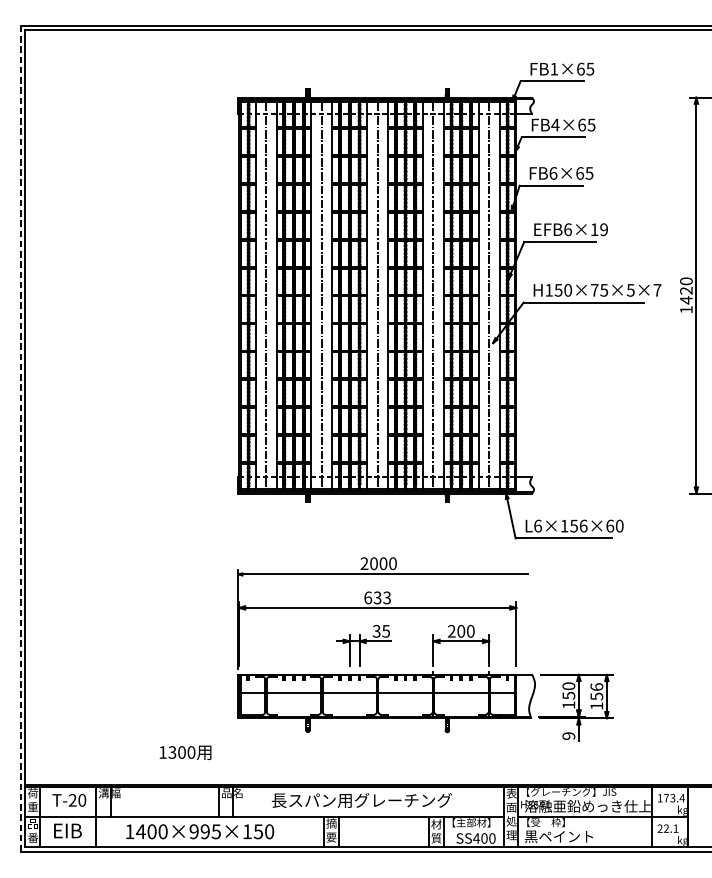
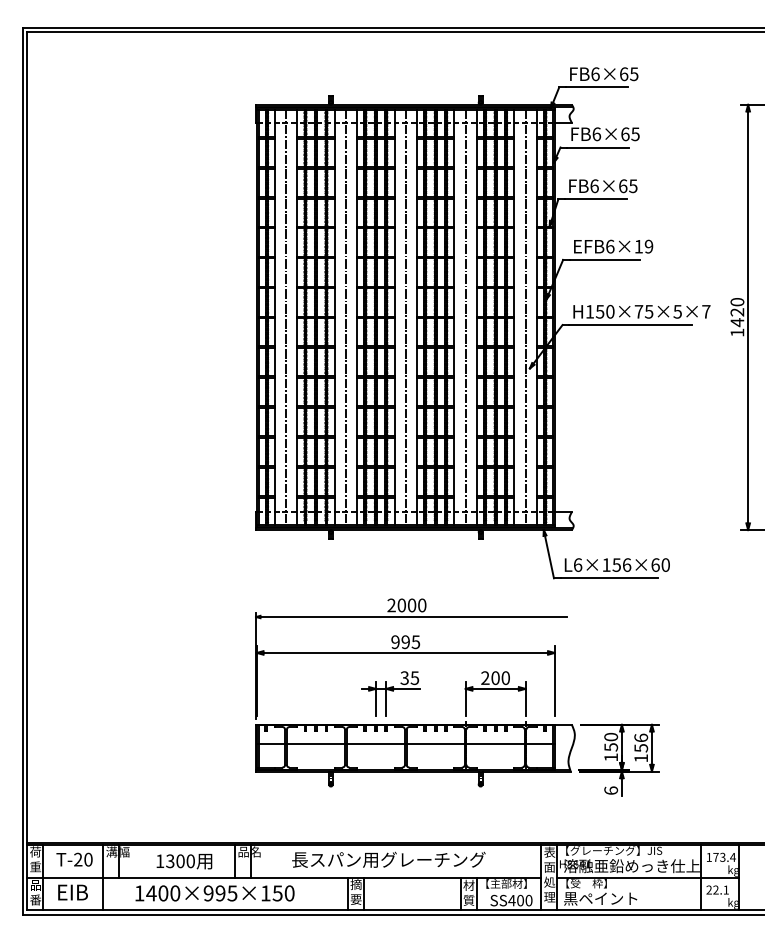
text: (554, 69) -> (595, 74), FB1×65 -> FB6×65
text: (555, 125) -> (596, 134), FB4×65 -> FB6×65
line: (20, 439) -> (22, 471), dashed -> solid
text: (377, 598) -> (405, 642), 633 -> 995
text: (569, 735) -> (611, 790), 9 -> 6
text: (185, 752) -> (184, 861), moved

